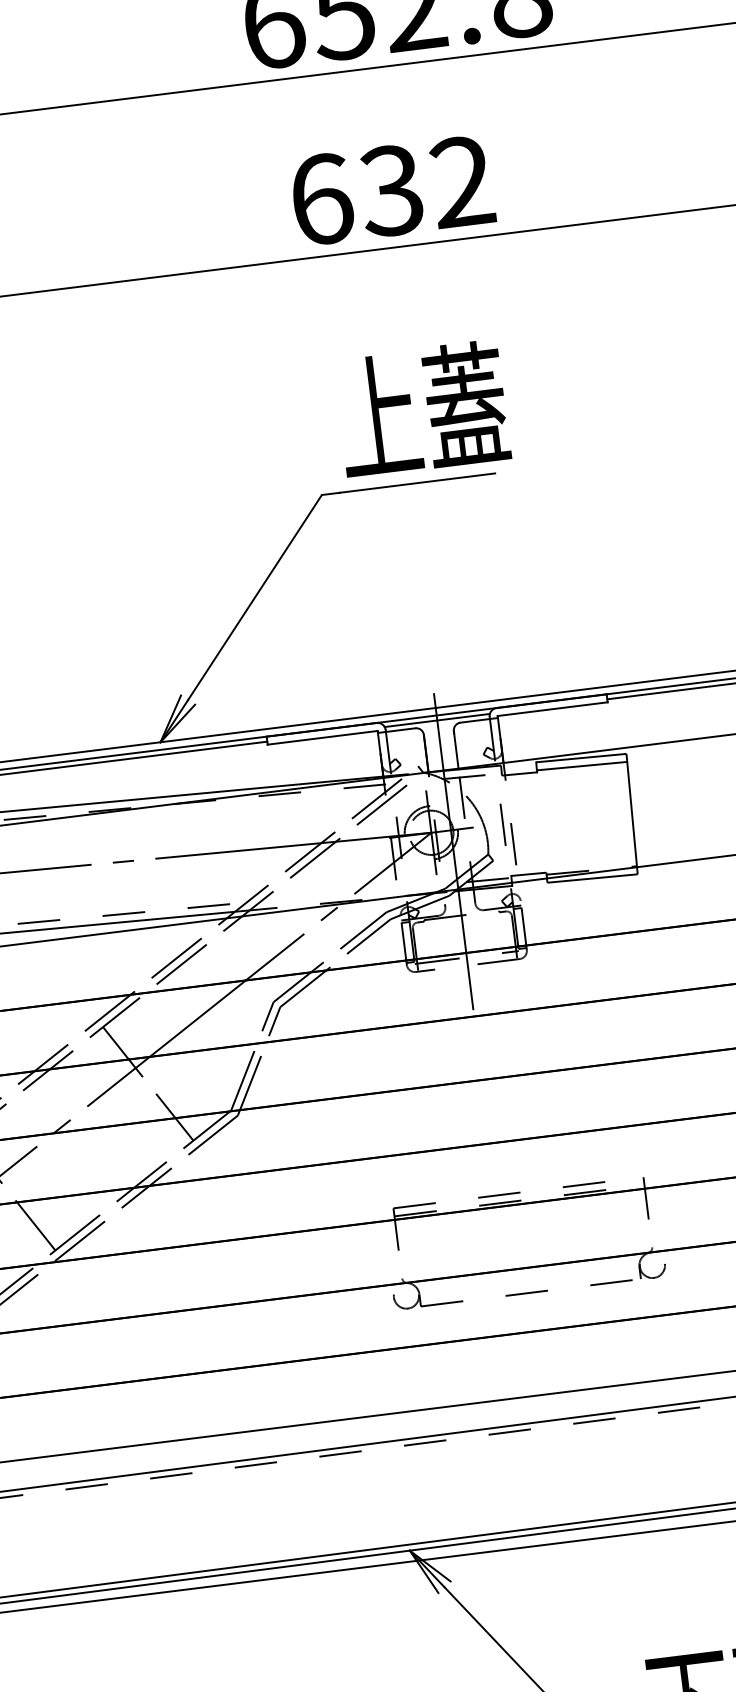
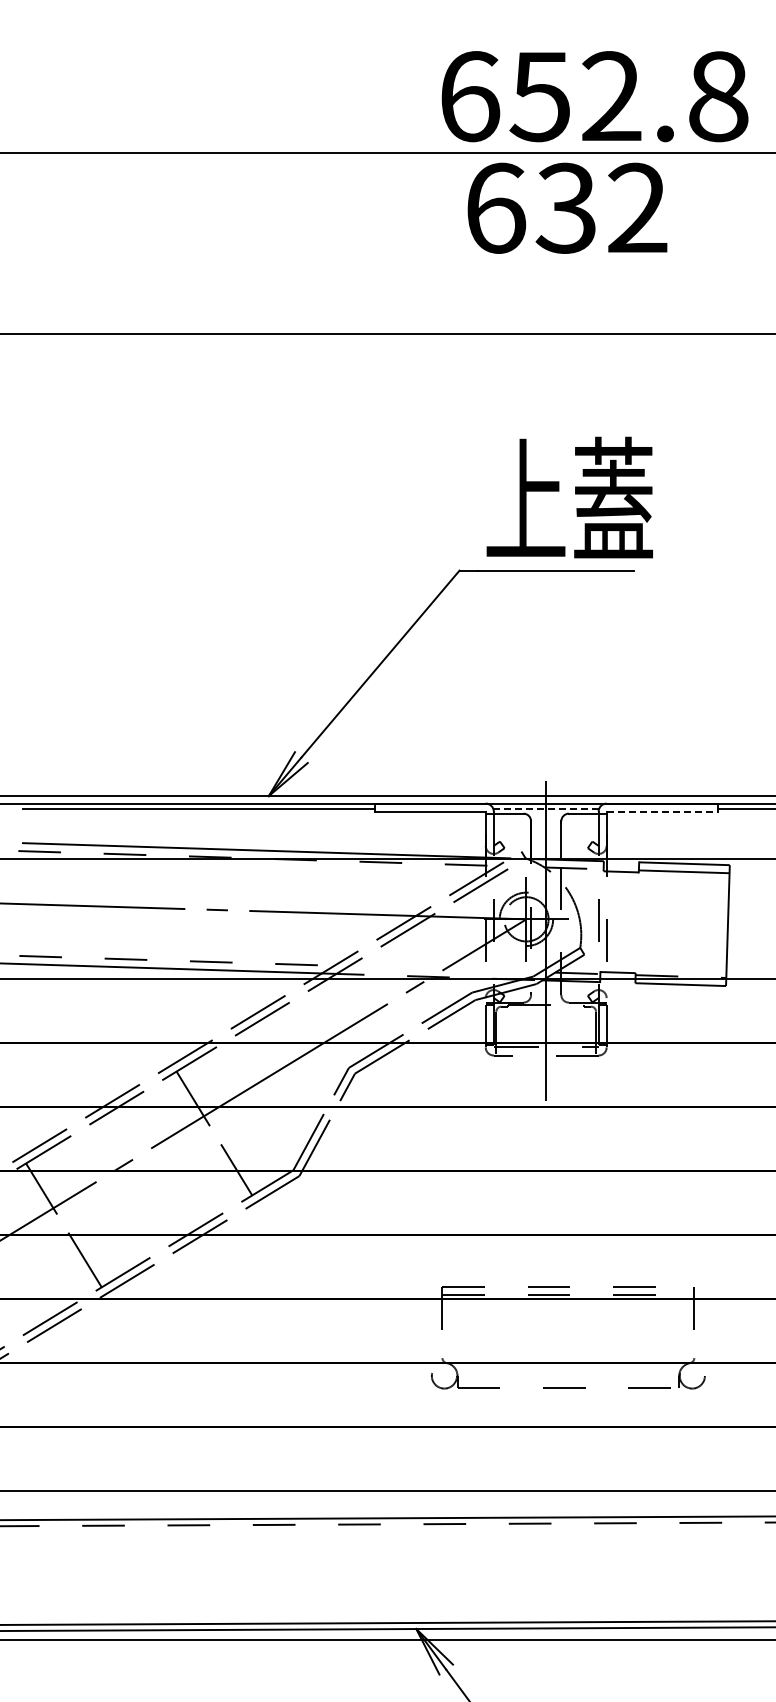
text: (392, 189) -> (567, 207), moved
line: (553, 708) -> (662, 811), solid -> dashed
line: (437, 720) -> (546, 808), solid -> dashed

